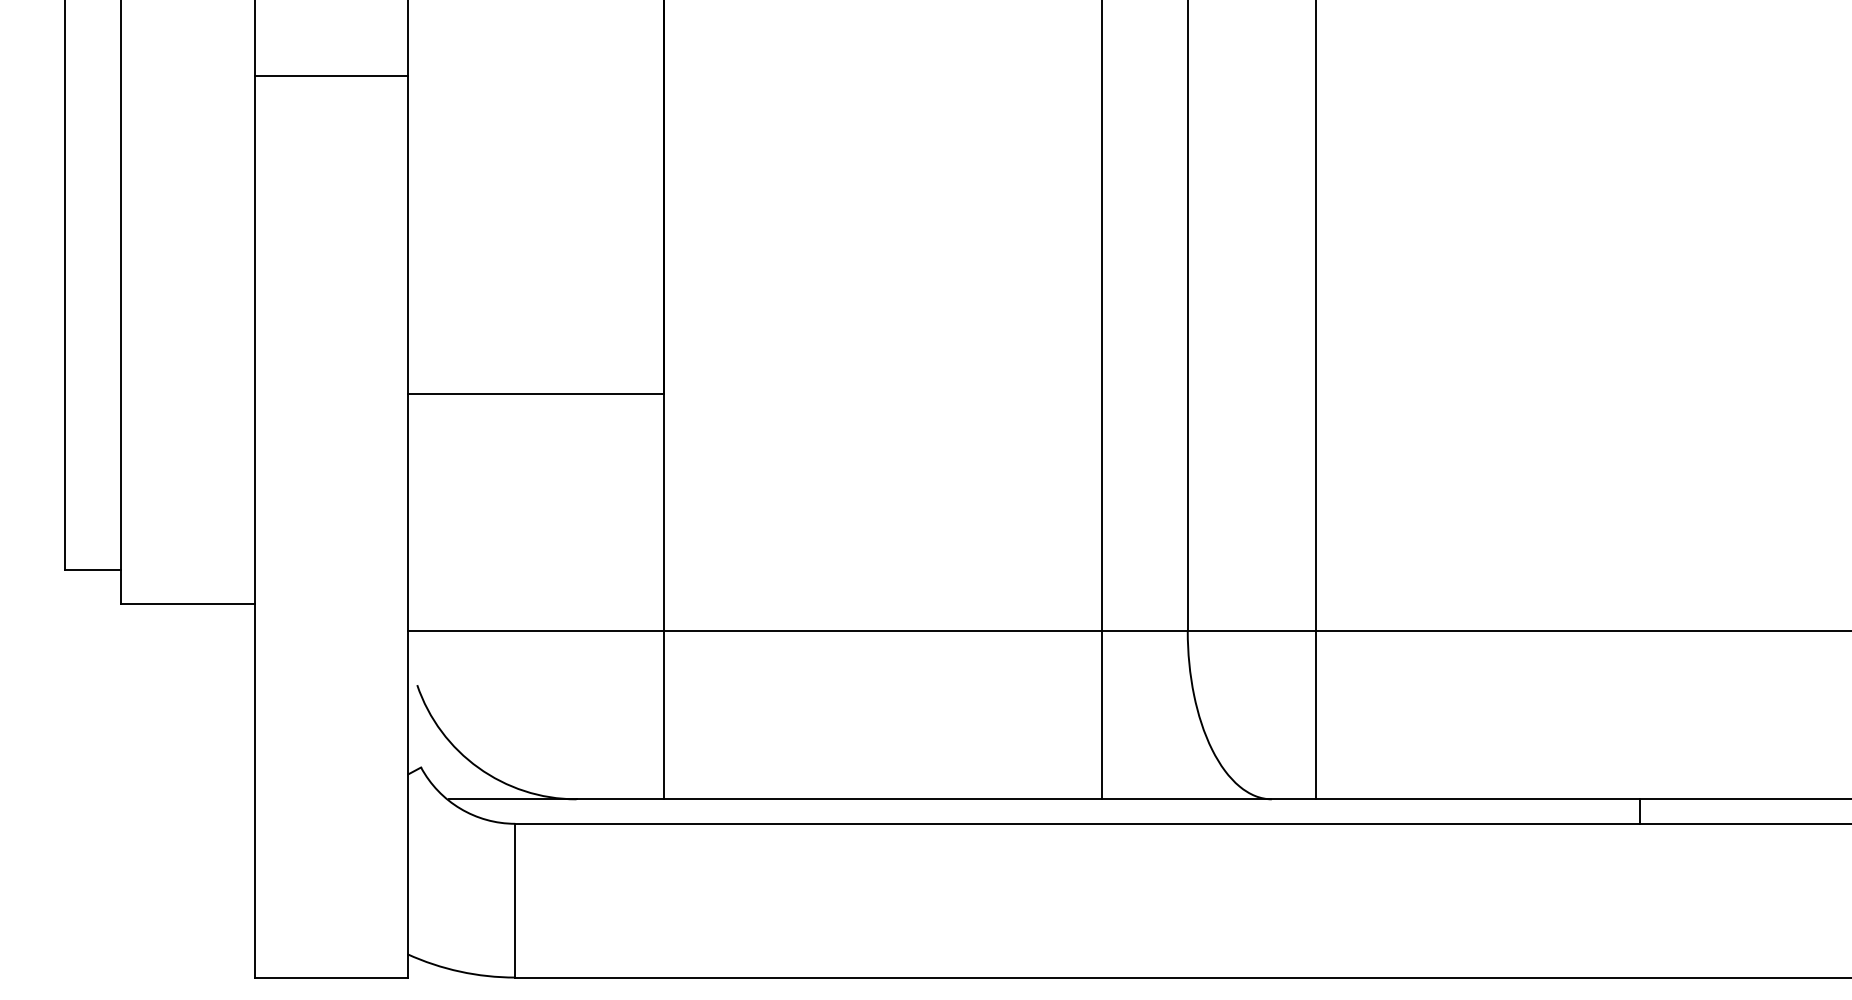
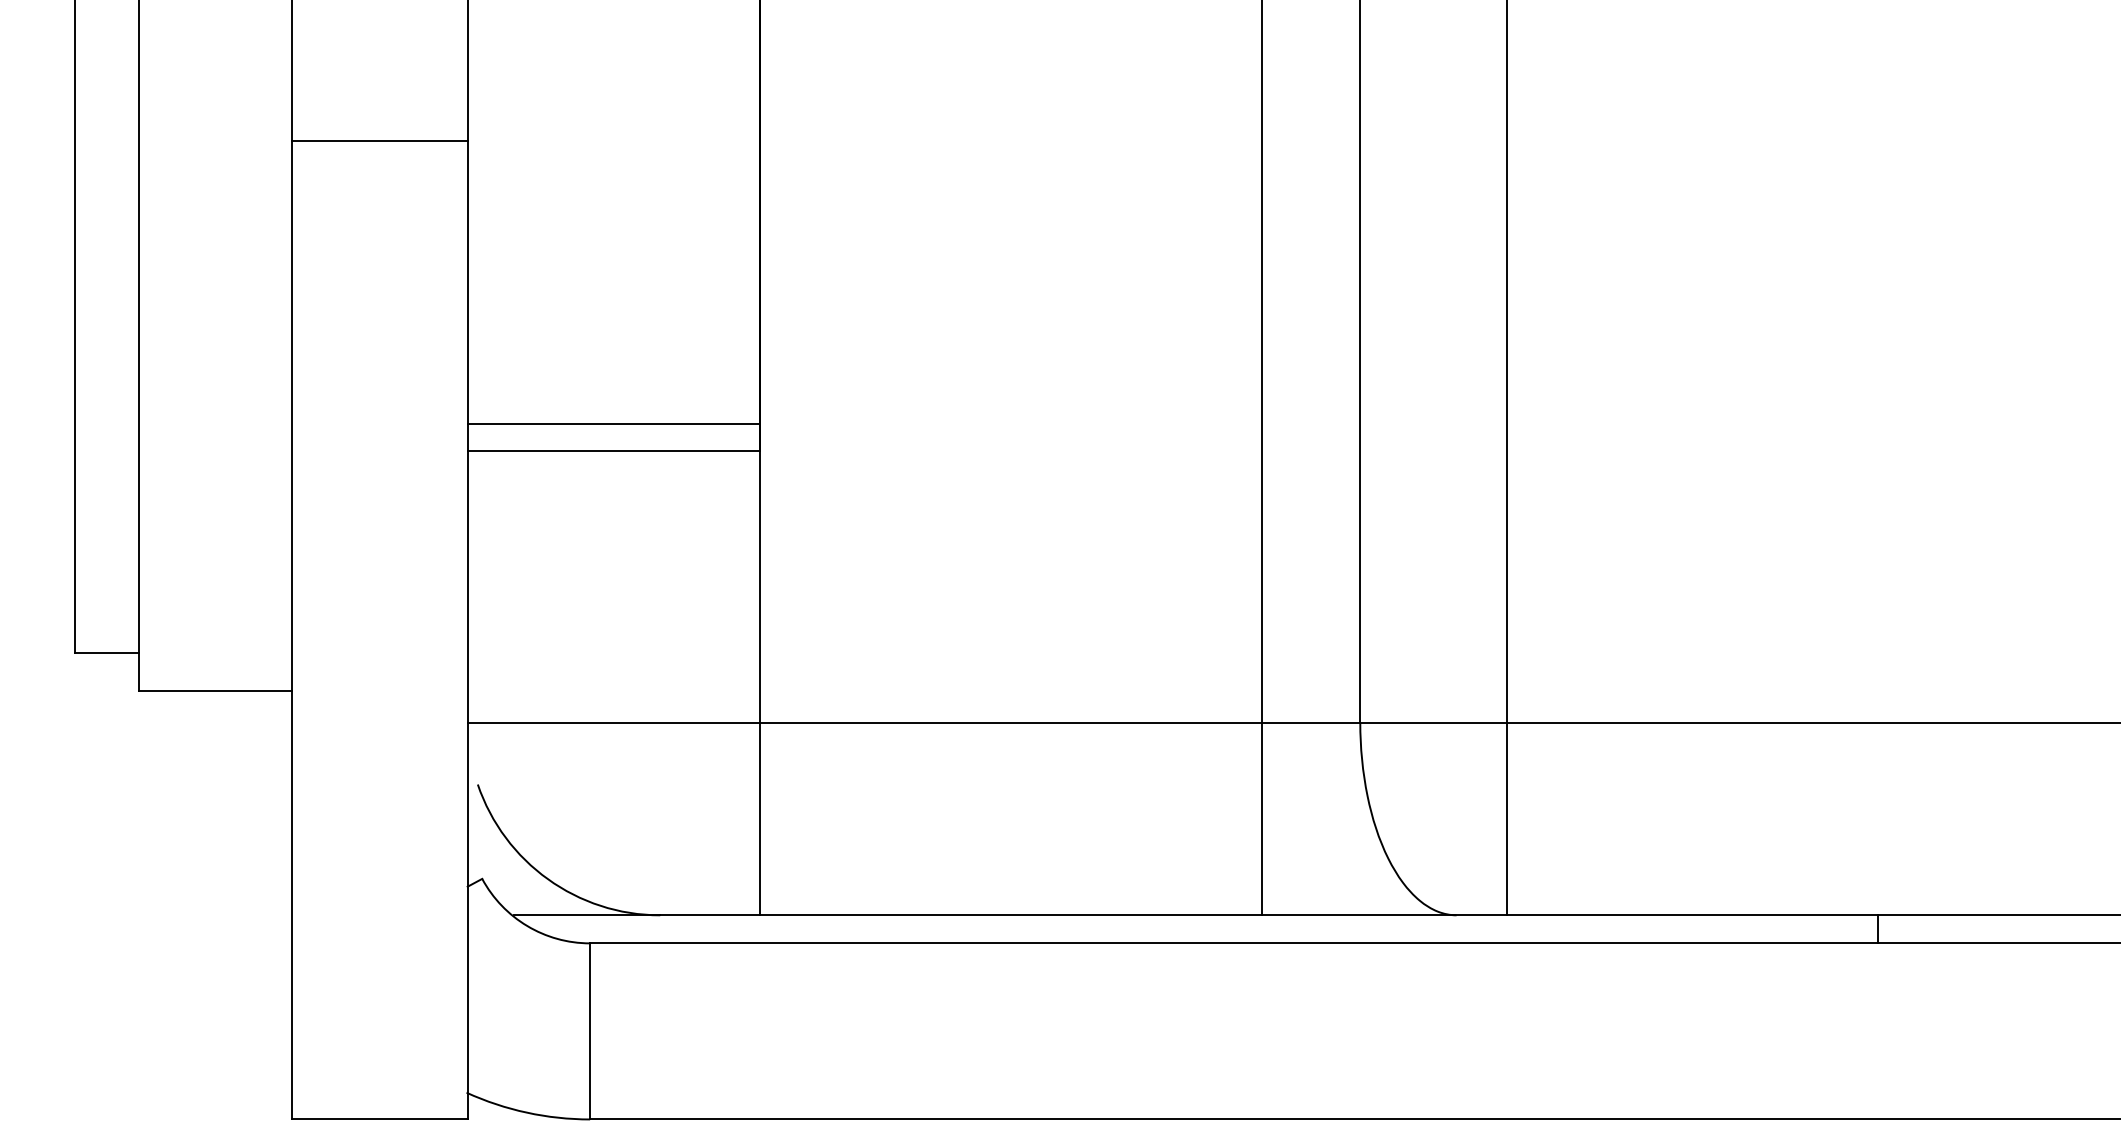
line: (331, 76) -> (379, 141), moved
line: (535, 370) -> (613, 424), added

